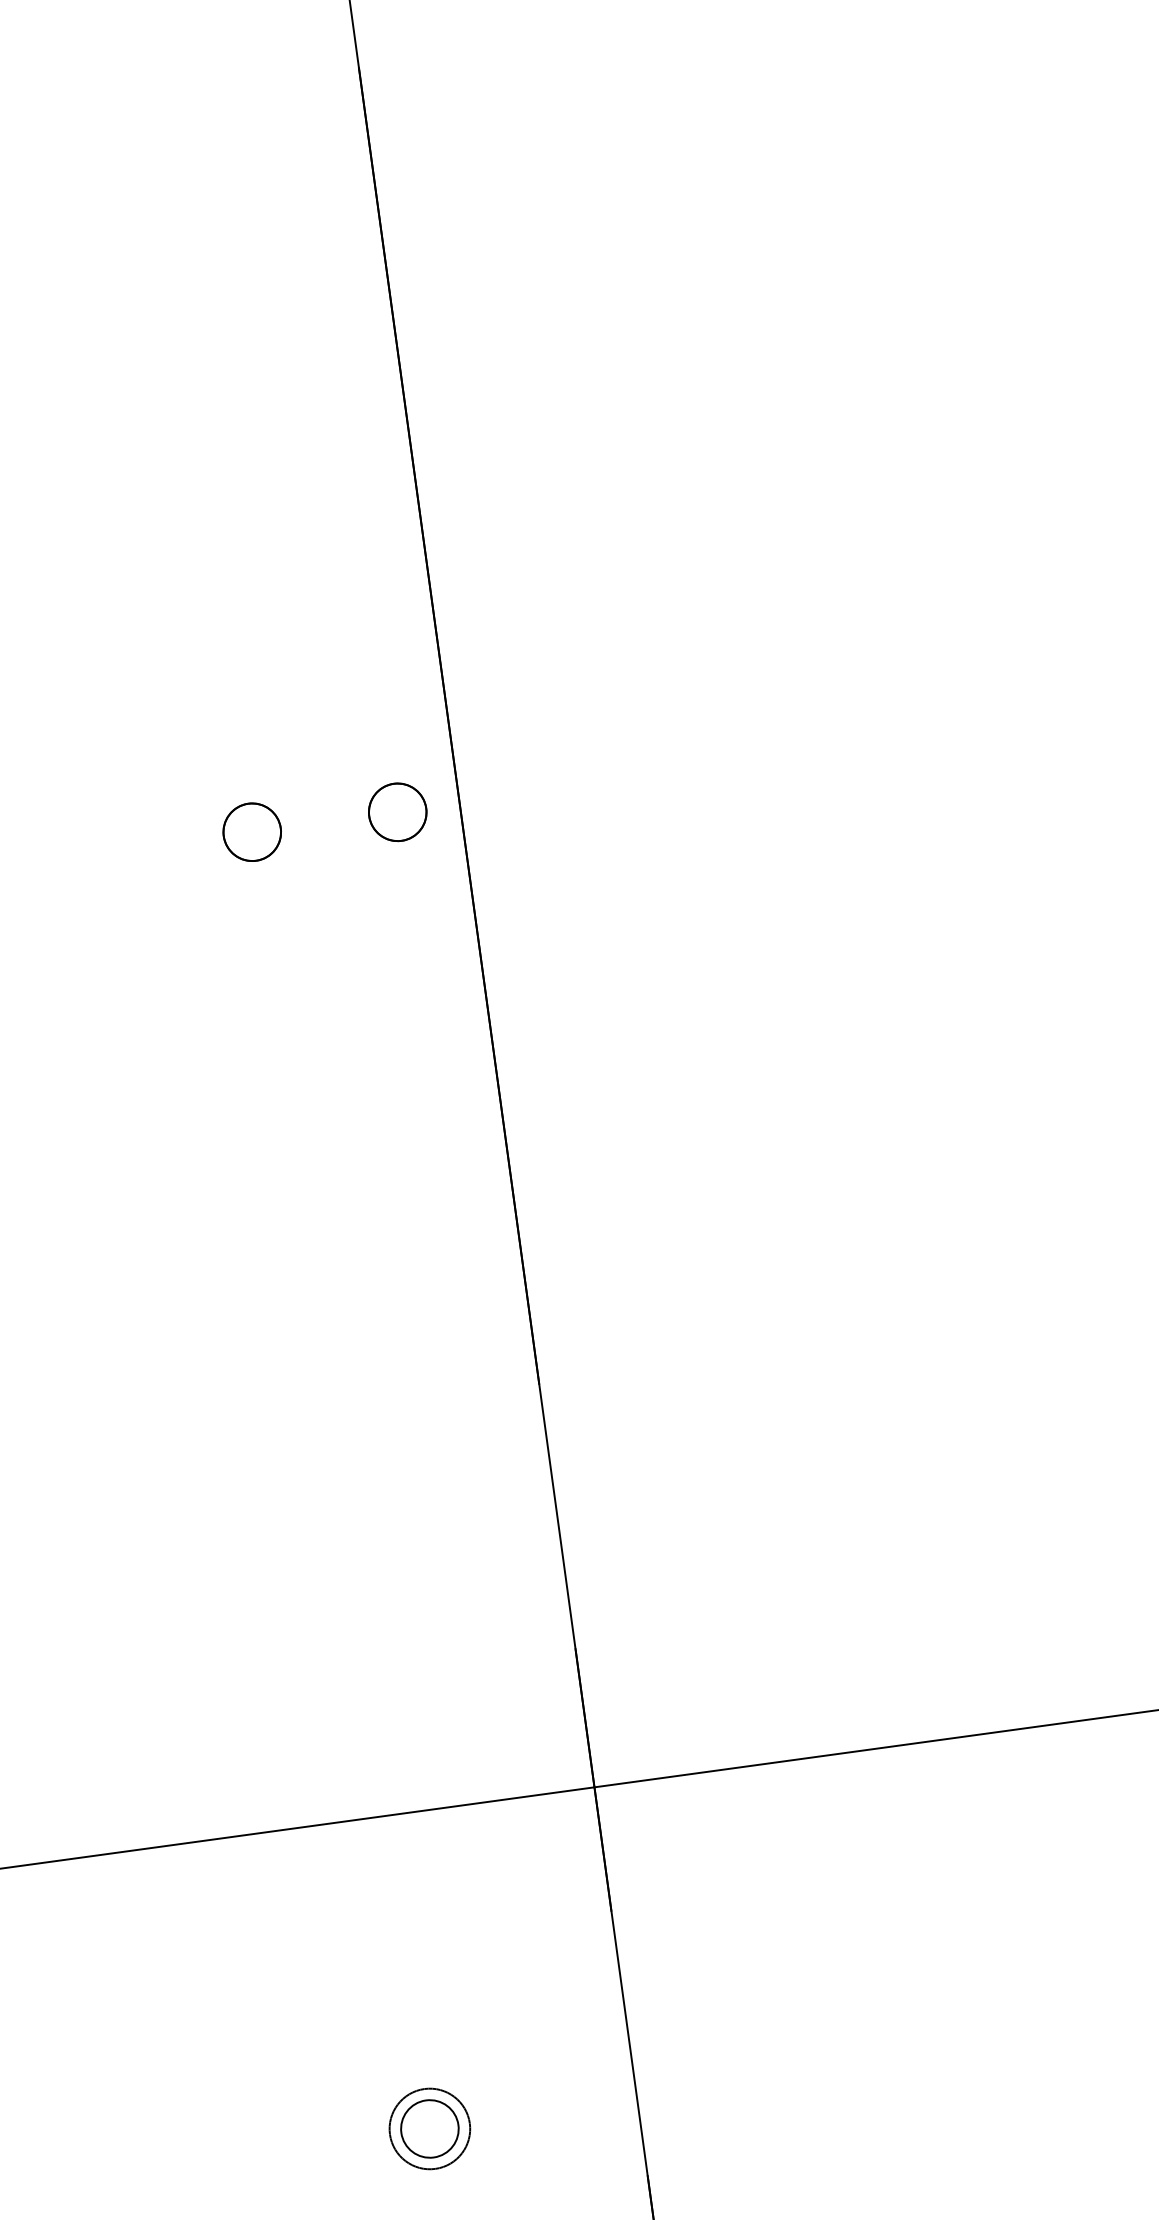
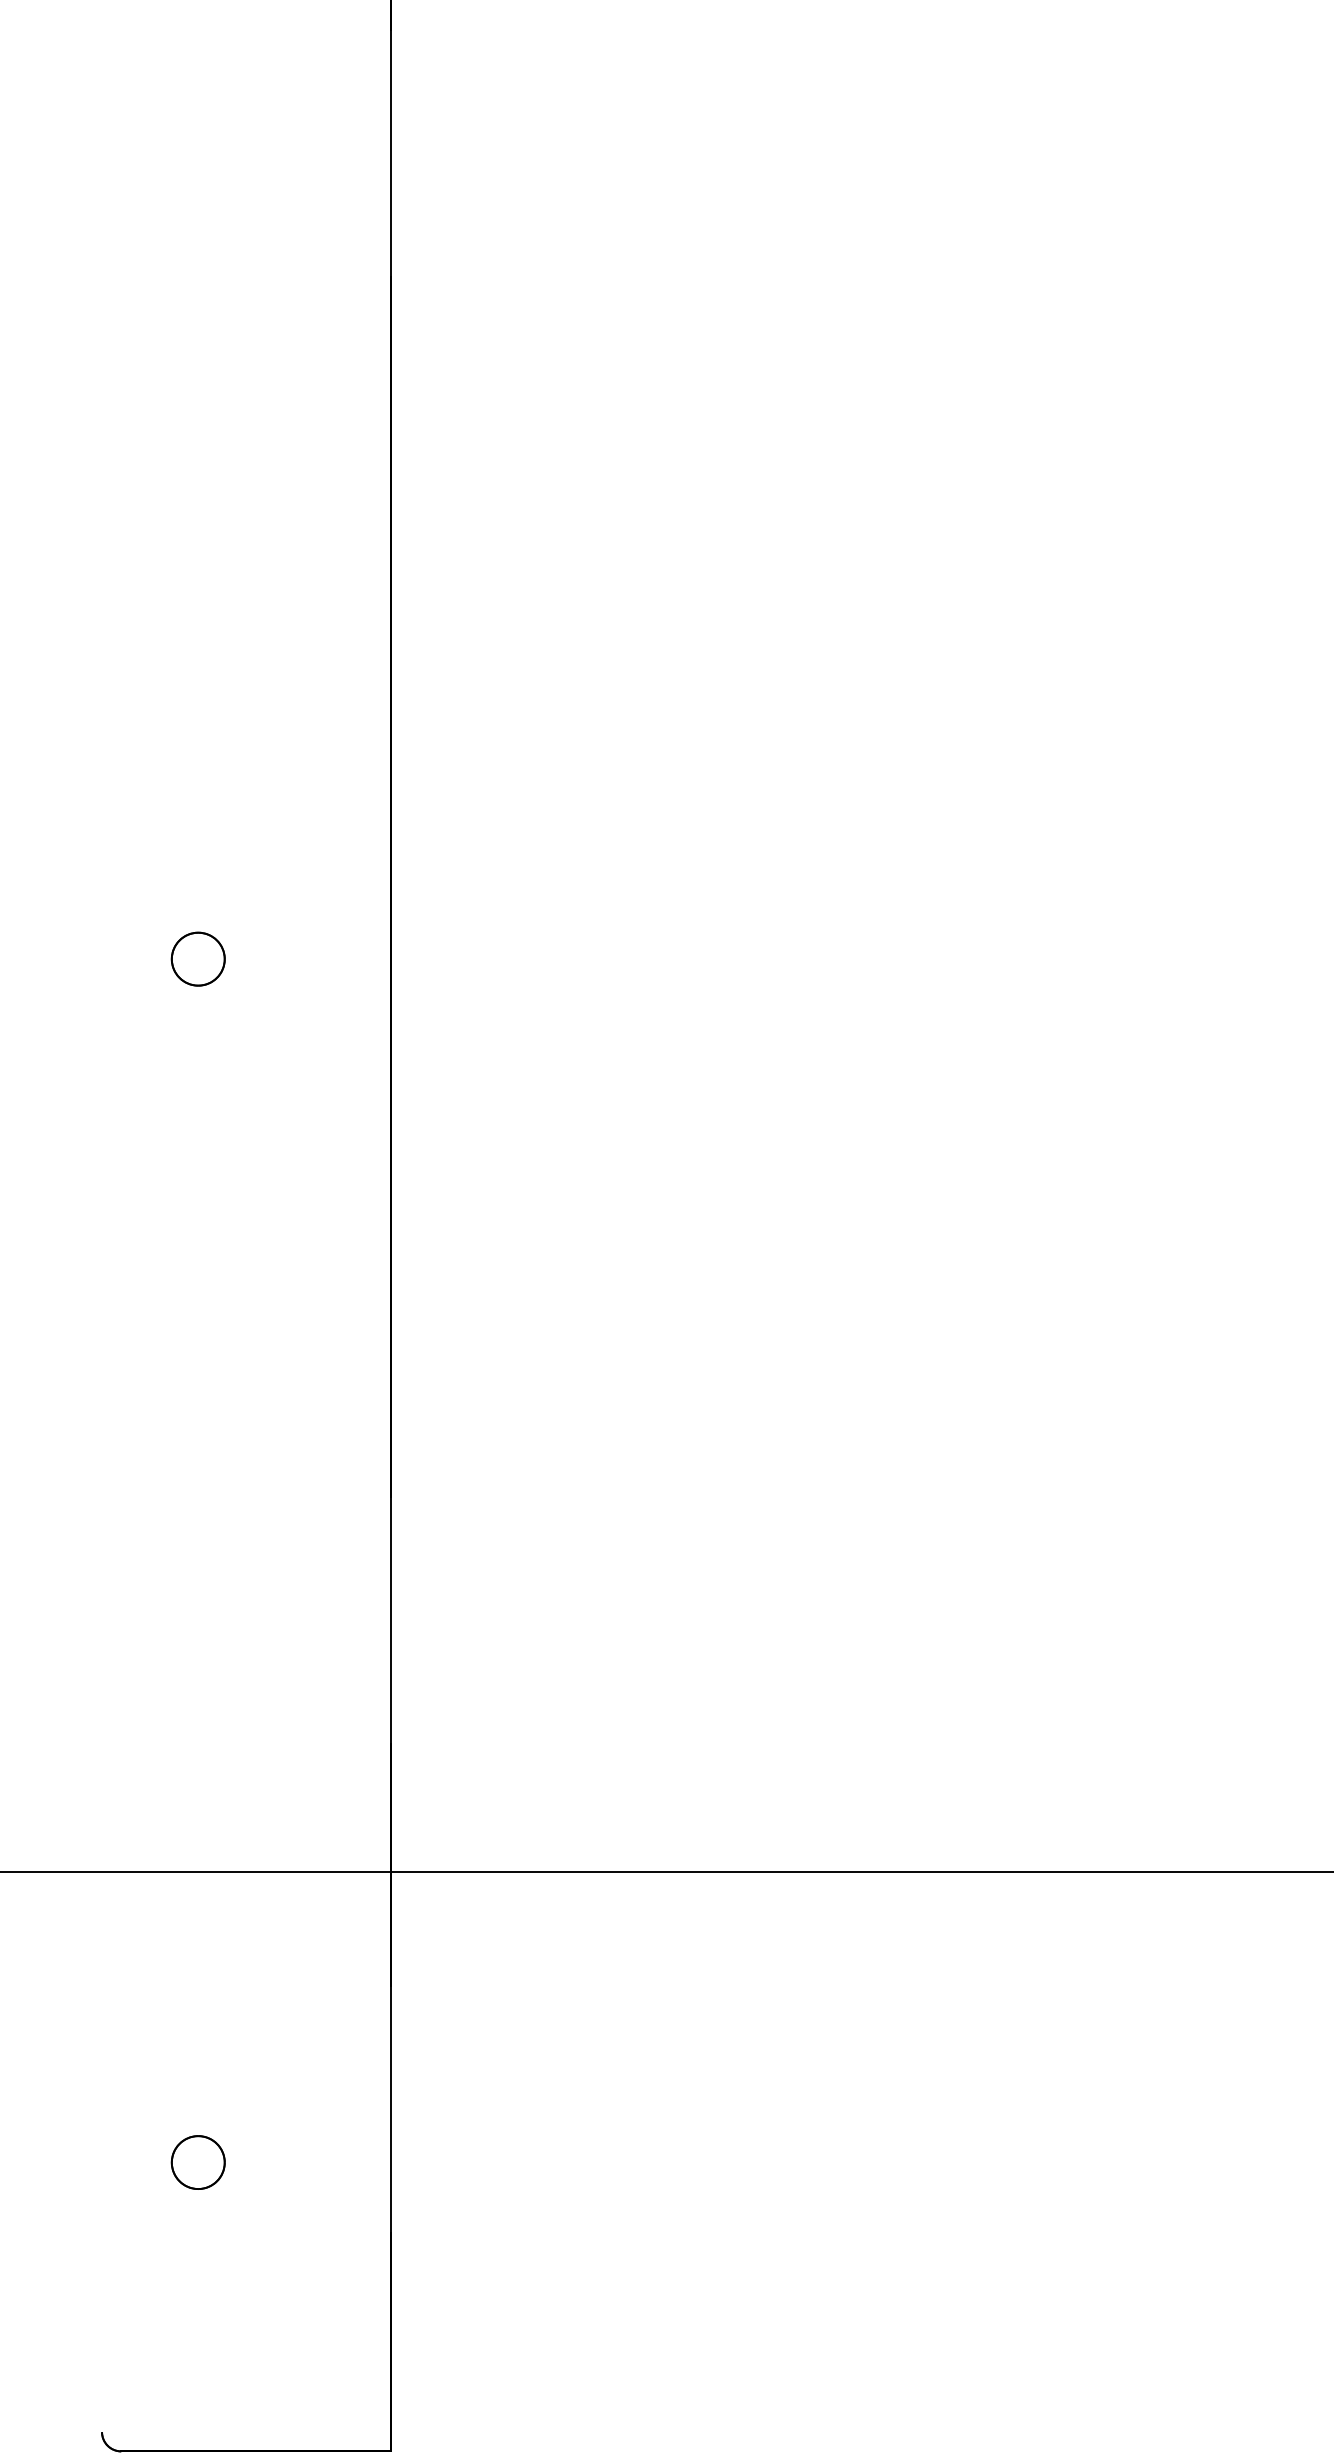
part: (396, 811) -> (332, 958), removed
circle: (429, 2128) -> (197, 2162), size x0.71

